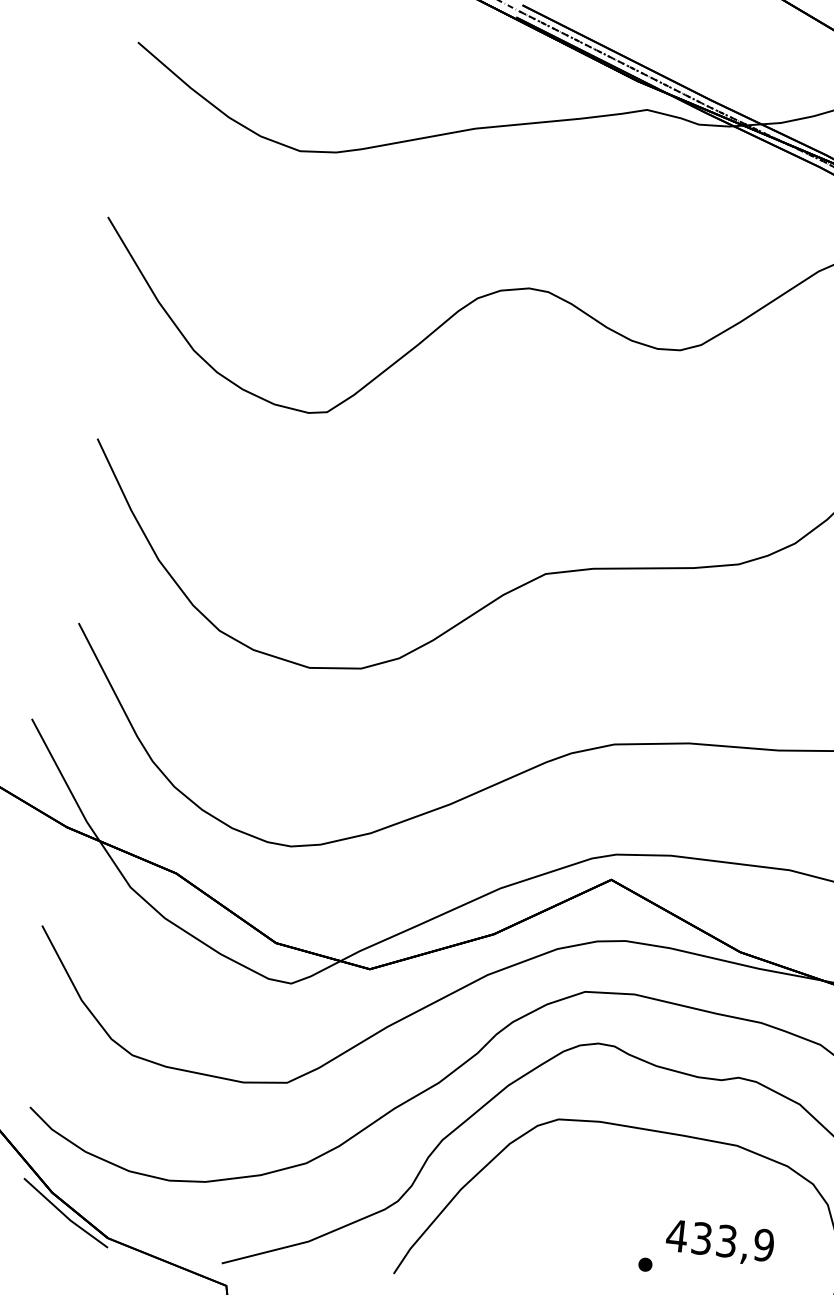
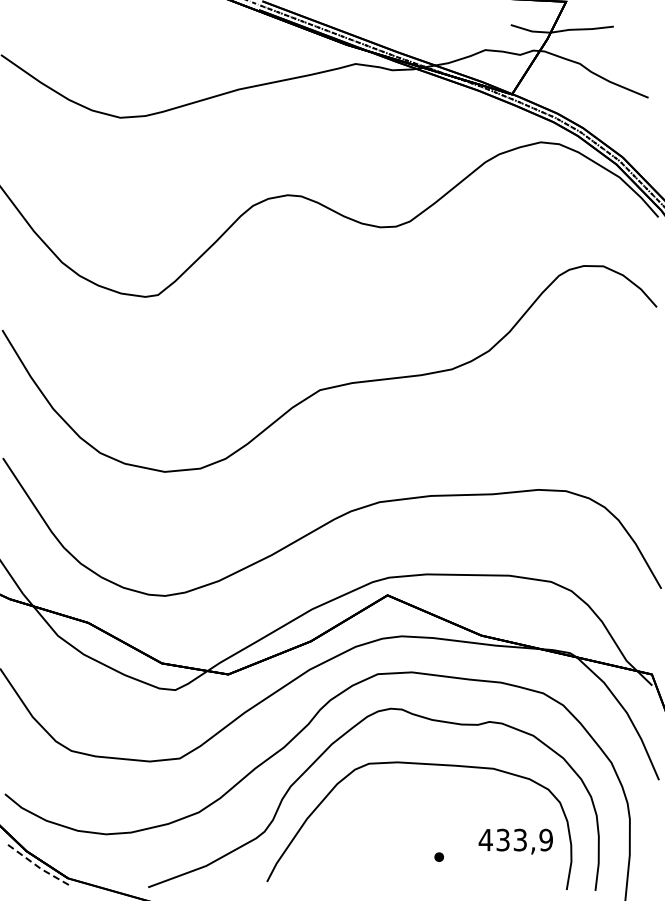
line: (64, 1214) -> (36, 865), solid -> dashed
text: (719, 1242) -> (515, 841), moved

